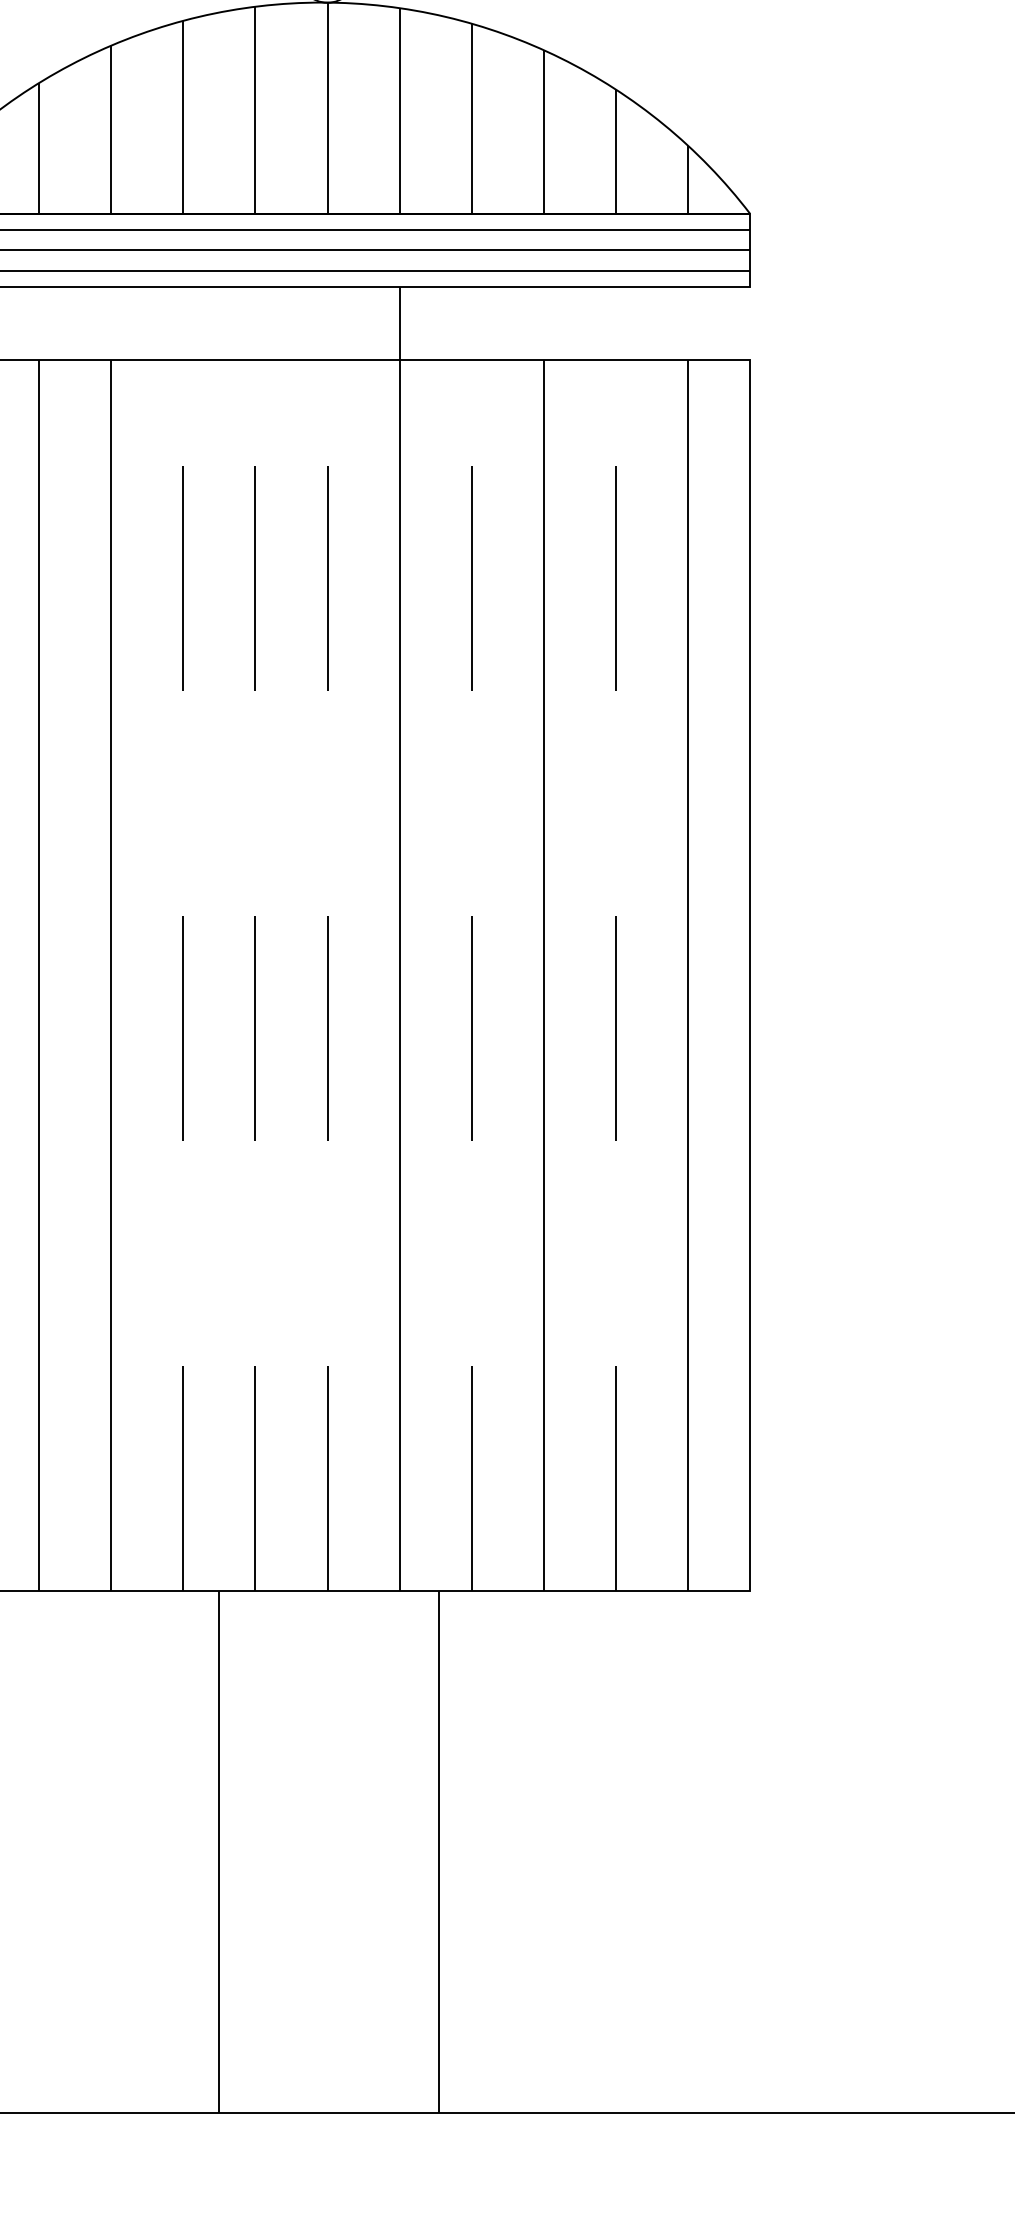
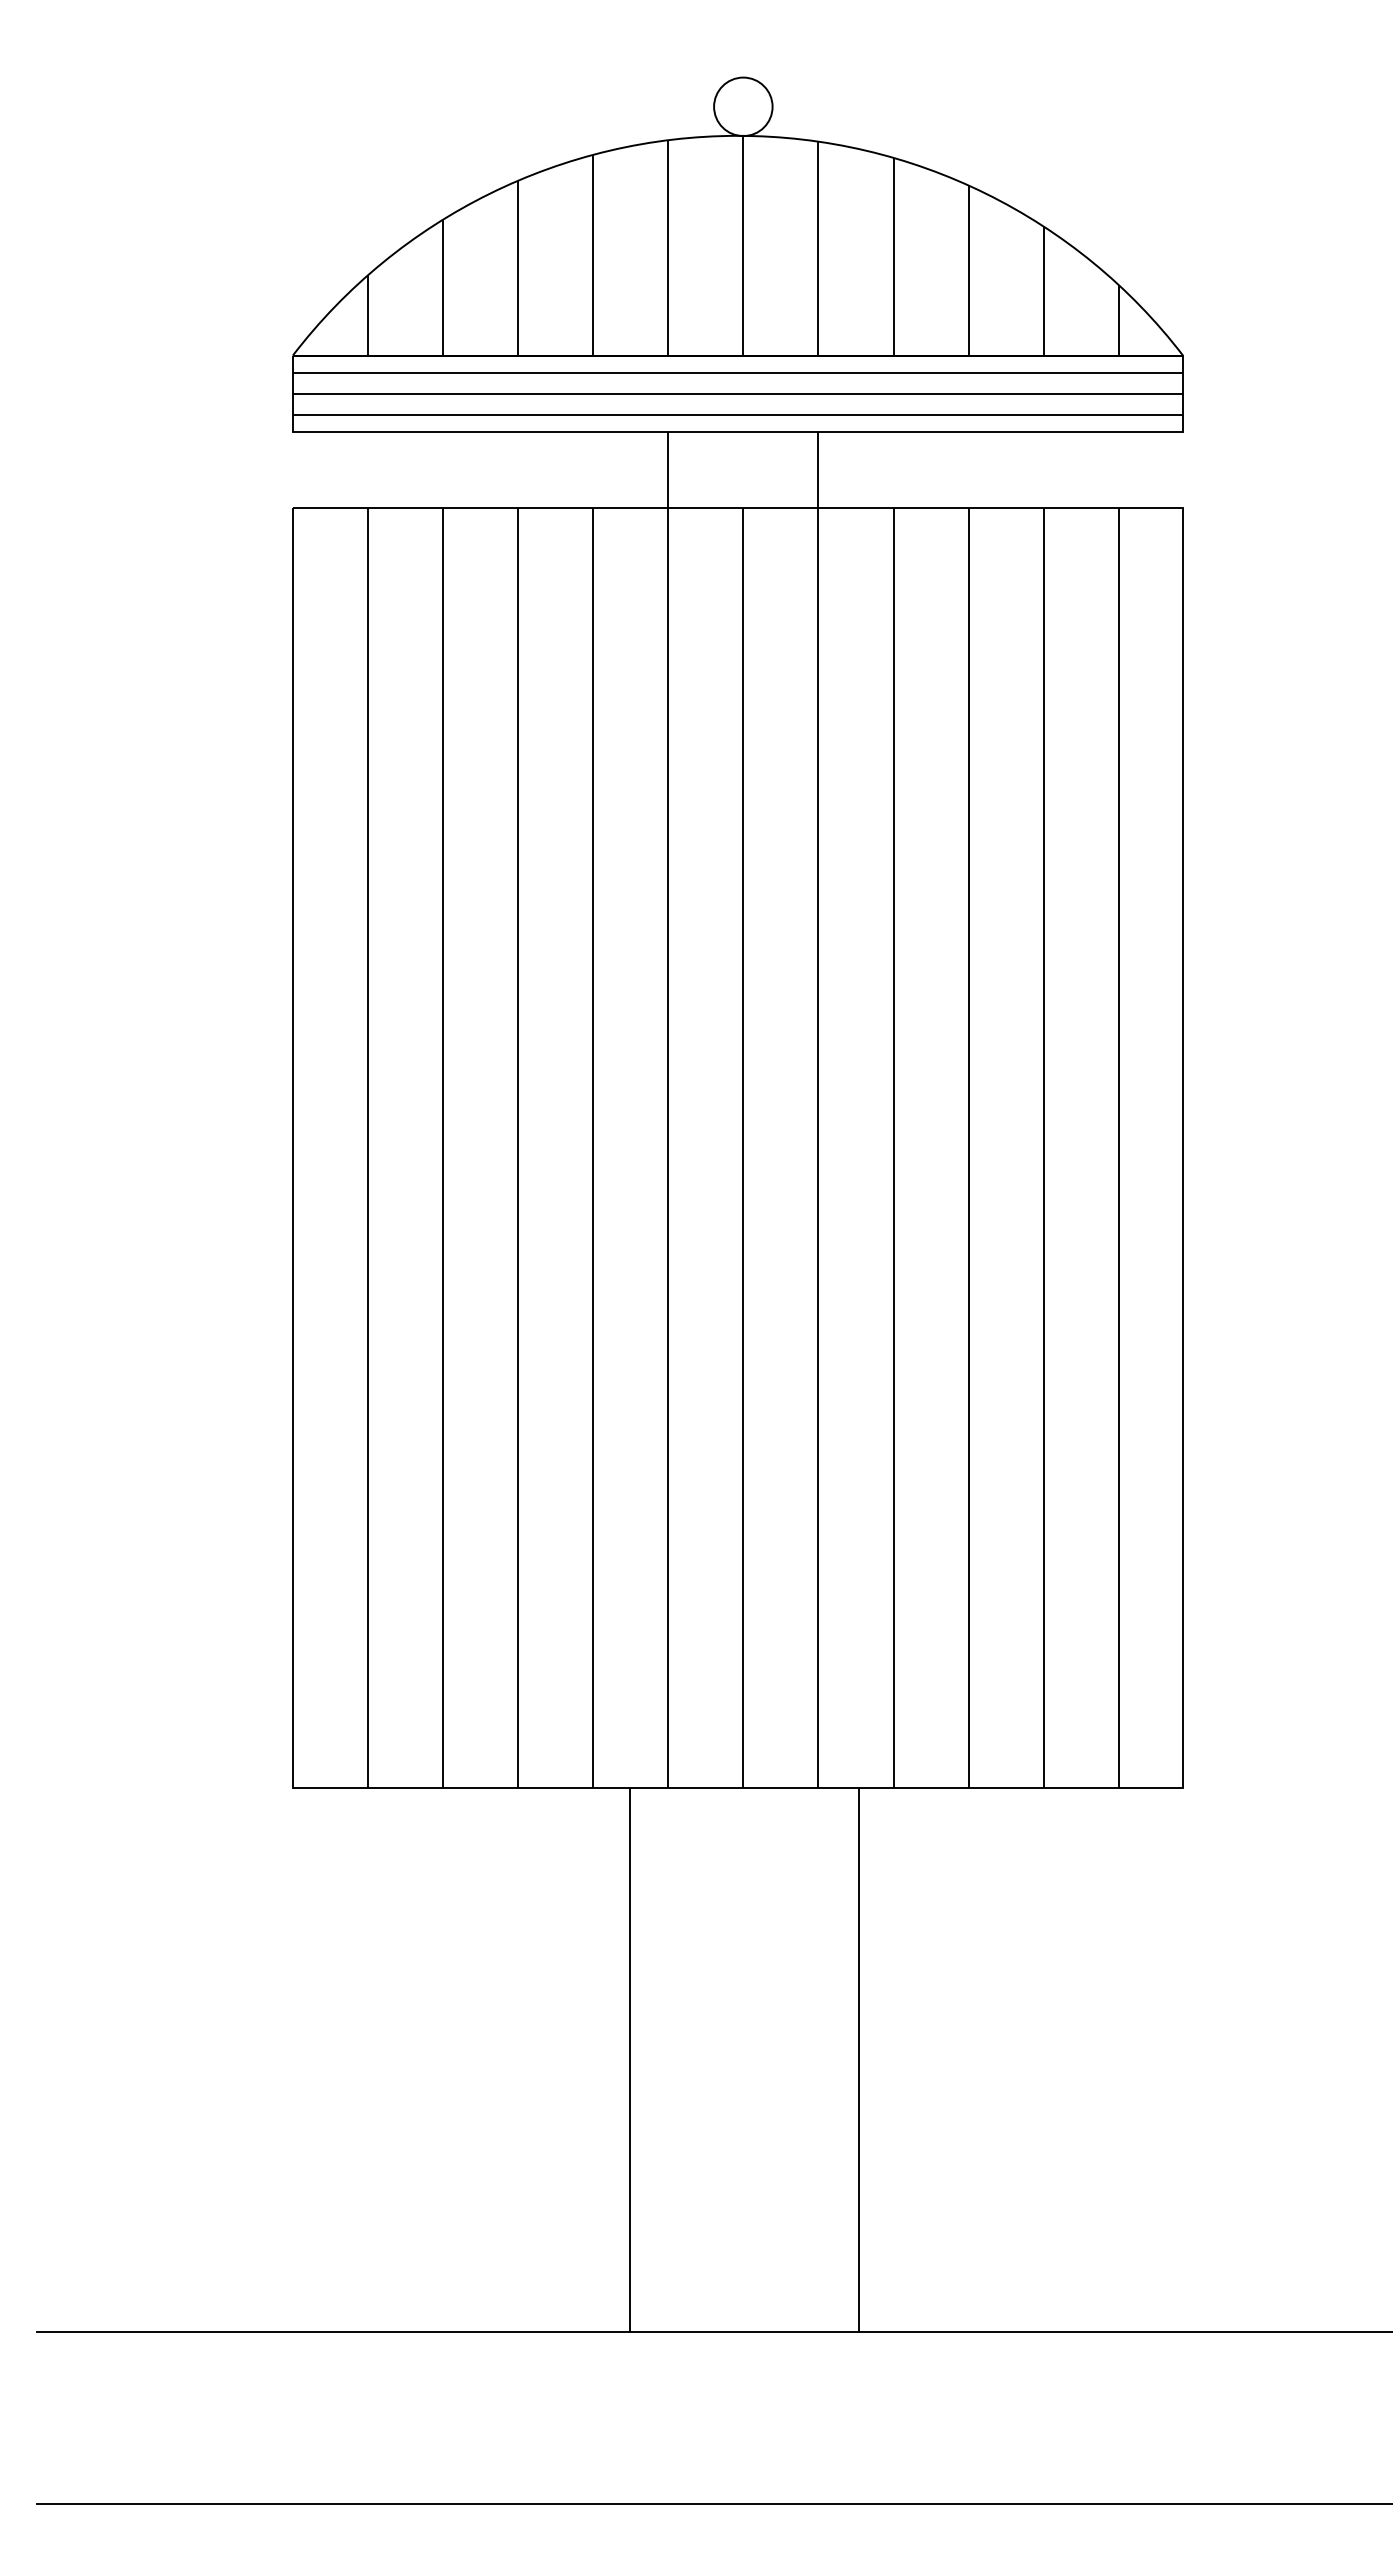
line: (255, 938) -> (668, 1109), dashed -> solid
line: (183, 974) -> (593, 1147), dashed -> solid
line: (327, 974) -> (743, 1147), dashed -> solid
line: (471, 974) -> (893, 1147), dashed -> solid
line: (616, 974) -> (1043, 1147), dashed -> solid

